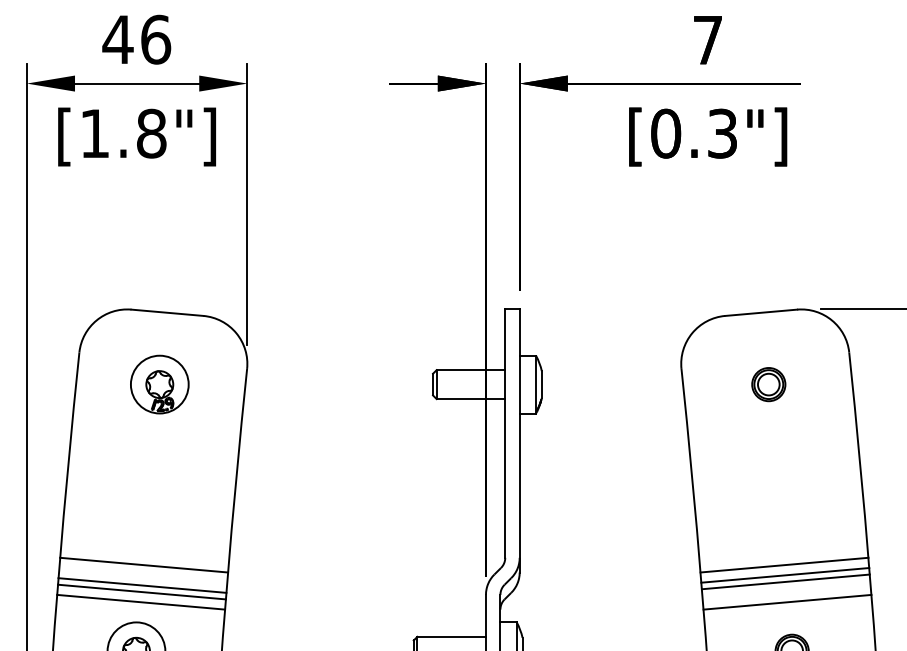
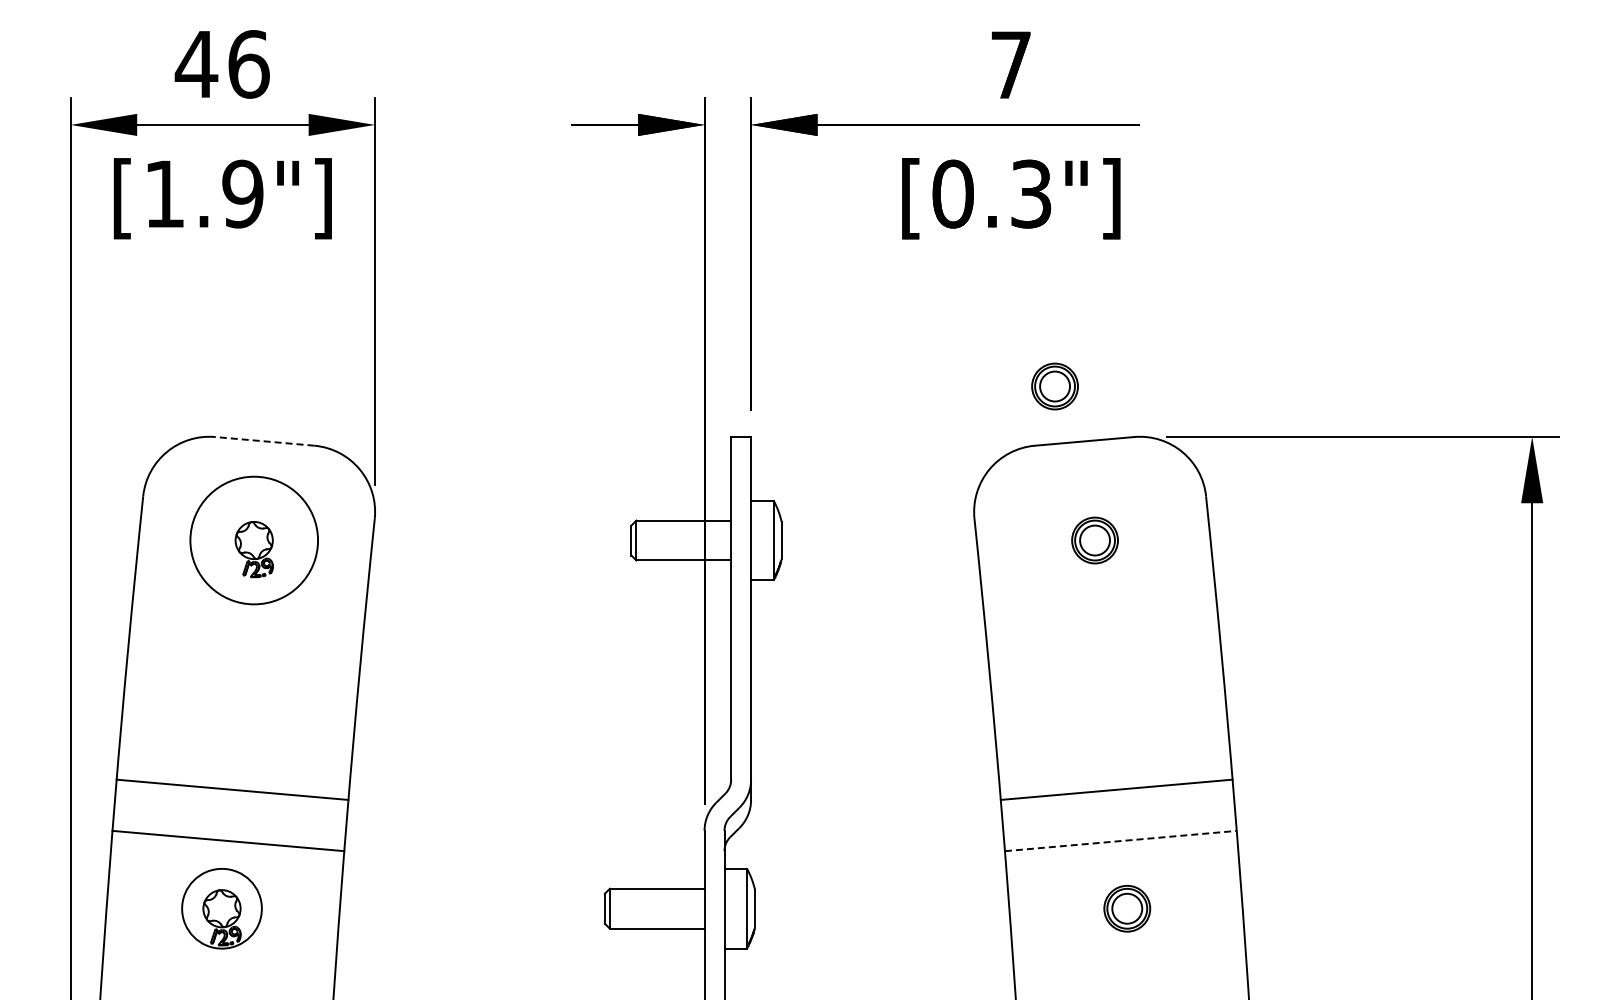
text: (151, 133) -> (242, 193), [1.8"] -> [1.9"]
part: (739, 273) -> (1054, 386), added
line: (167, 312) -> (264, 441), solid -> dashed
circle: (160, 384) -> (254, 540), size x1.6
line: (785, 575) -> (1117, 803), removed
line: (785, 581) -> (1118, 812), removed
line: (142, 585) -> (230, 817), removed
line: (141, 591) -> (229, 826), removed
line: (787, 602) -> (1121, 841), solid -> dashed

